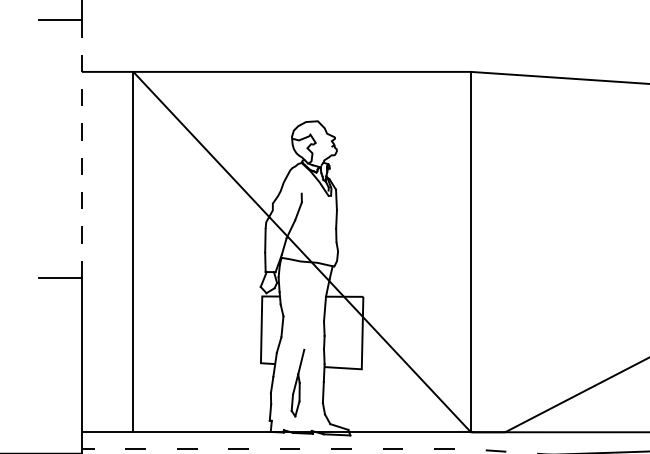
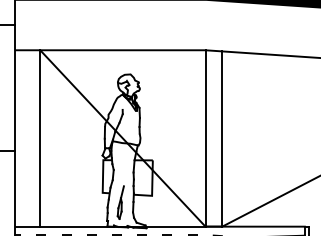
line: (82, 149) -> (15, 88), dashed -> solid
line: (505, 252) -> (222, 138), added

